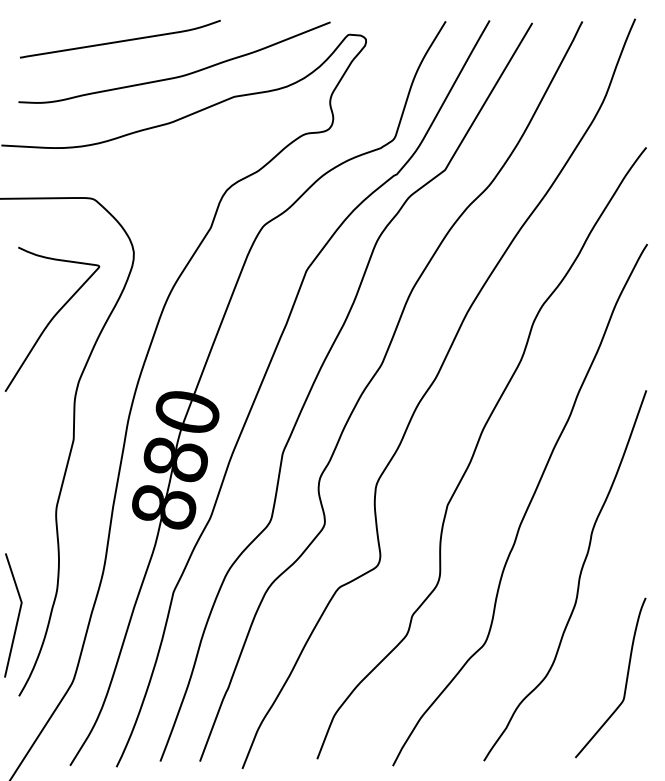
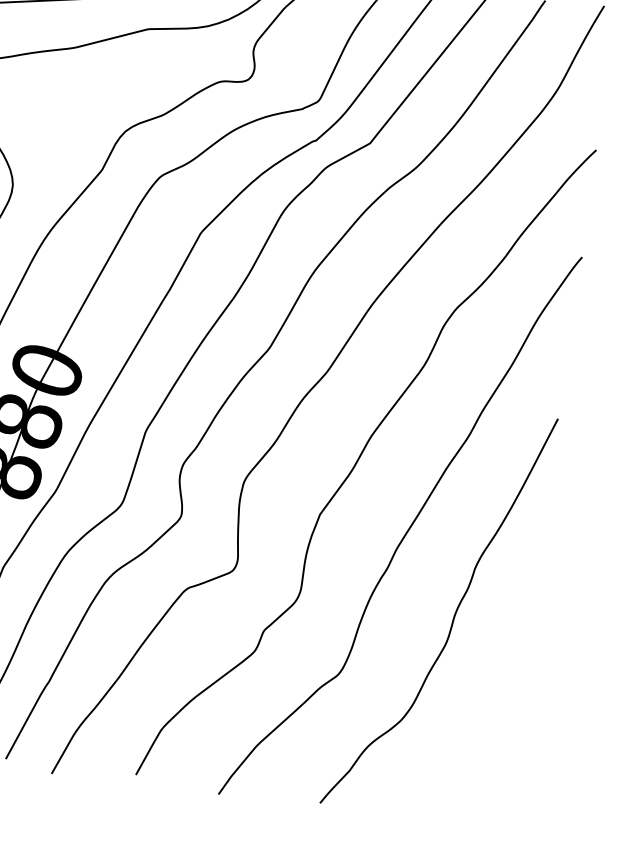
curve: (625, 681) -> (489, 737), removed

